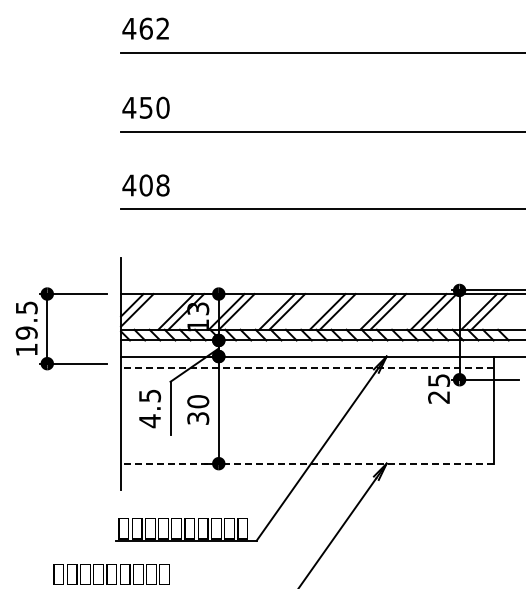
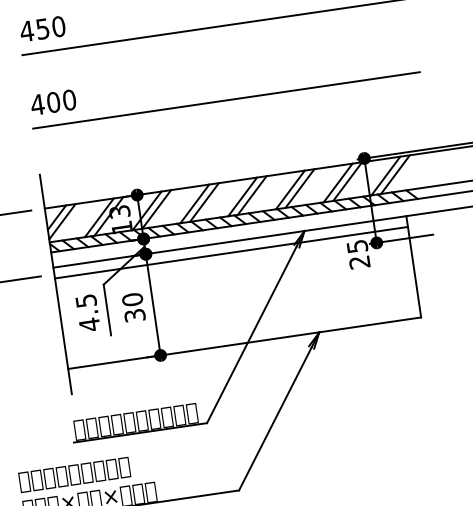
text: (162, 185) -> (69, 100), 408 -> 400
line: (307, 367) -> (231, 252), dashed -> solid
line: (307, 463) -> (244, 343), dashed -> solid

